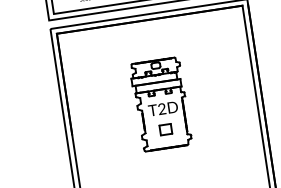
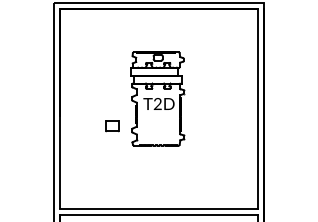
part: (165, 129) -> (112, 126), moved

